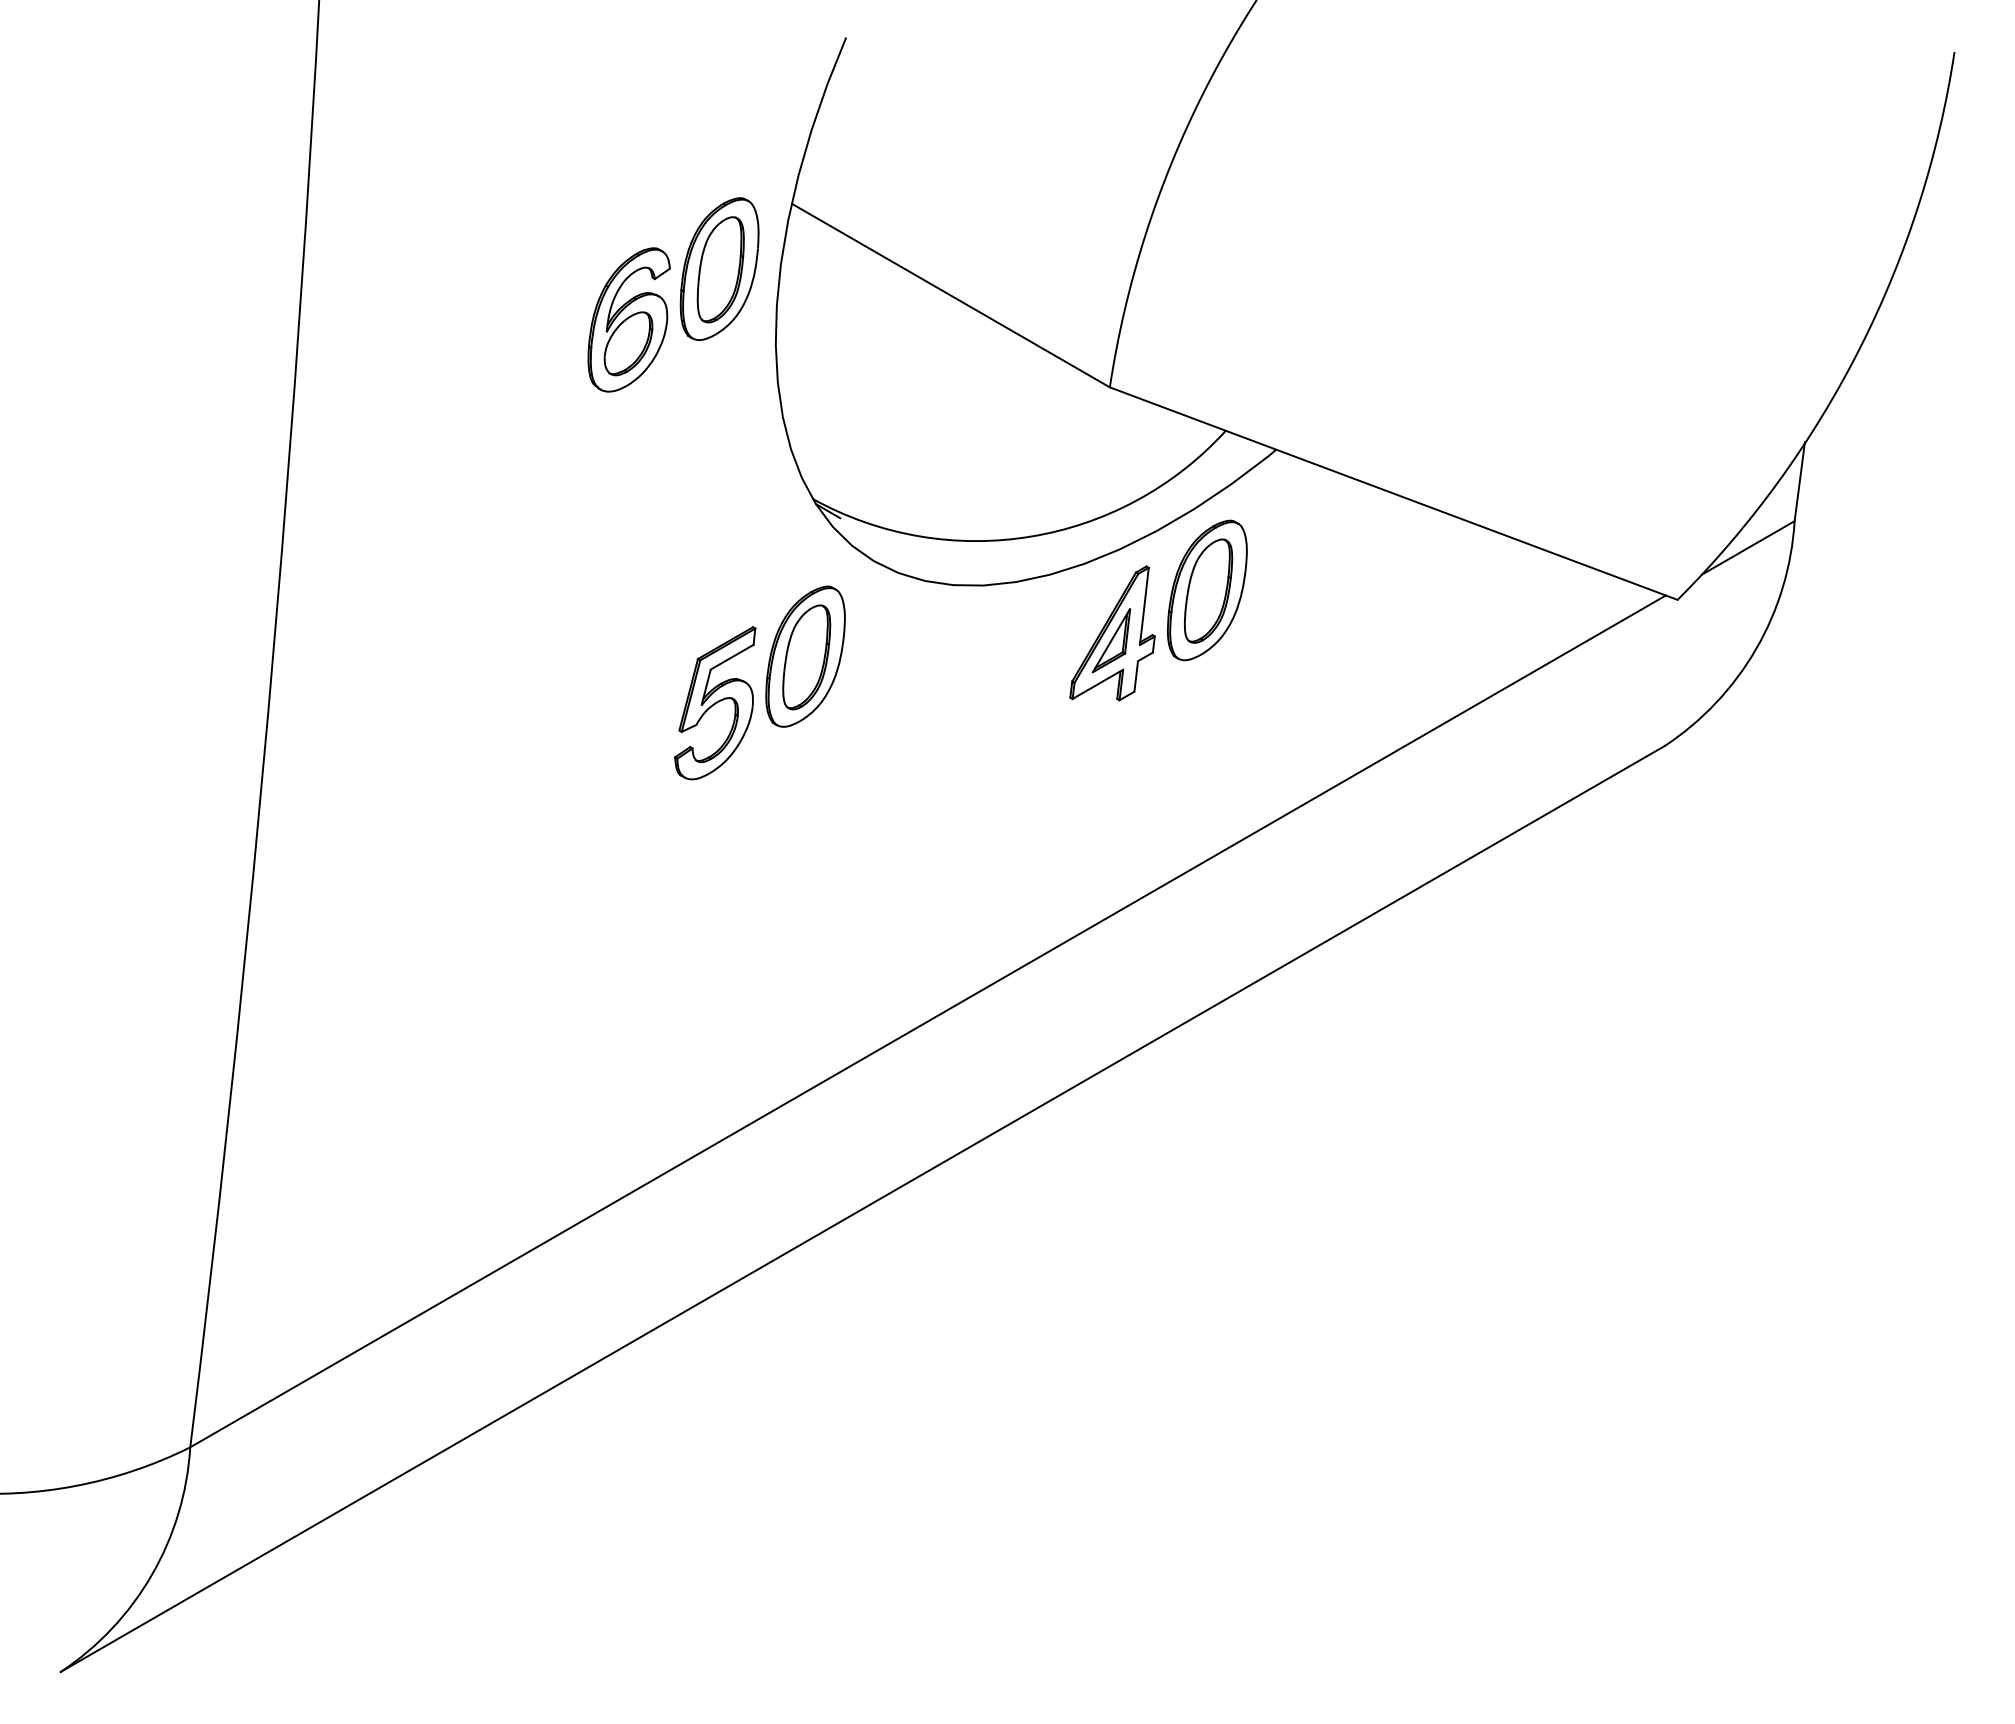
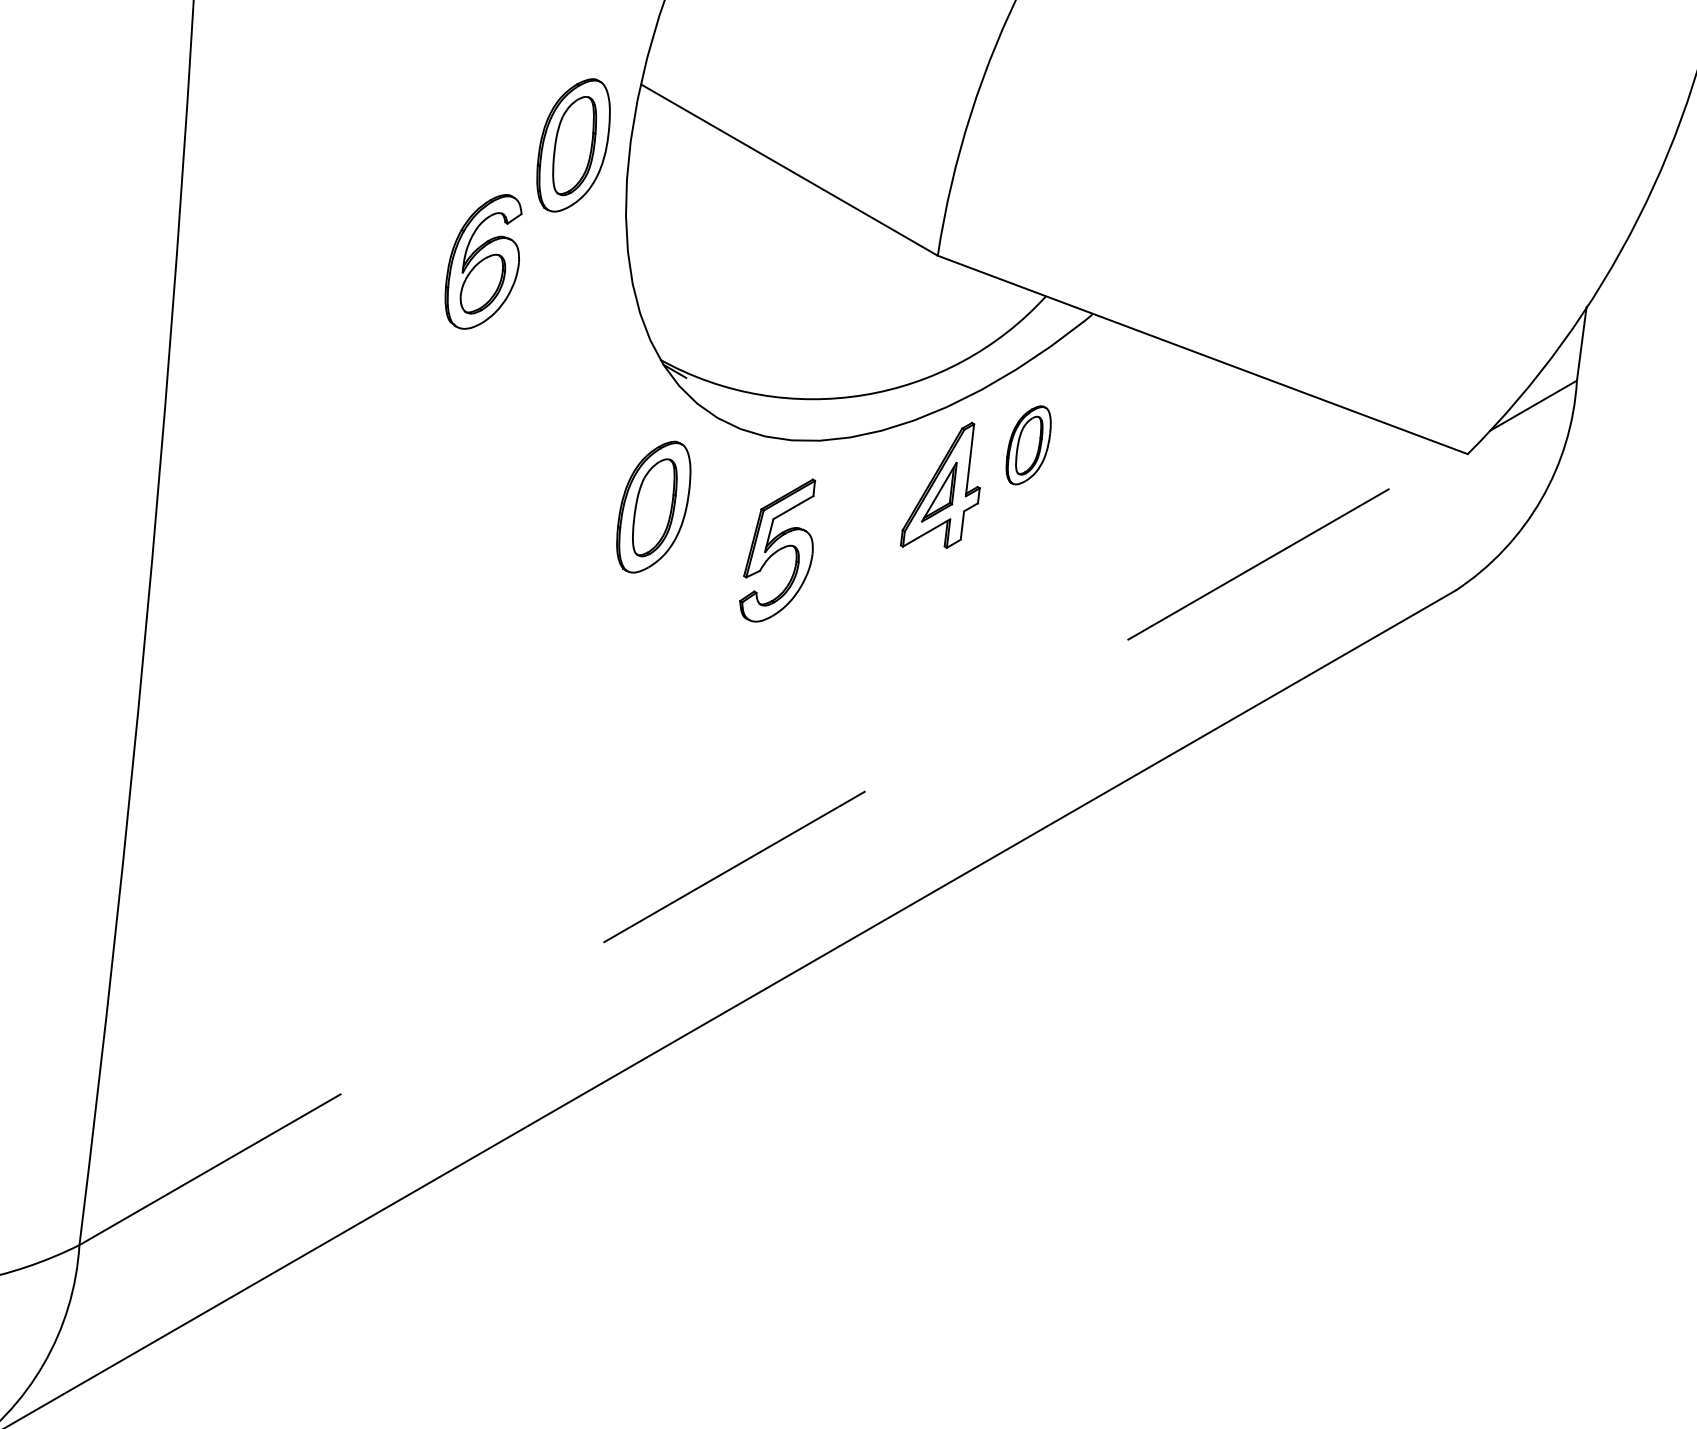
part: (628, 319) -> (482, 261), moved
part: (1206, 590) -> (1028, 445), size x0.6
part: (715, 703) -> (777, 550), moved
line: (928, 1021) -> (768, 847), solid -> dashed

